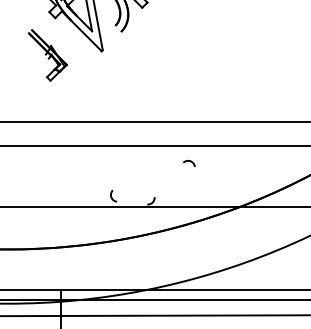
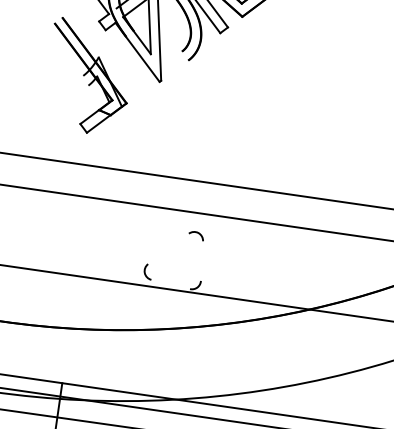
part: (47, 55) -> (88, 77), size x1.67
arc: (190, 162) -> (198, 234), moved

